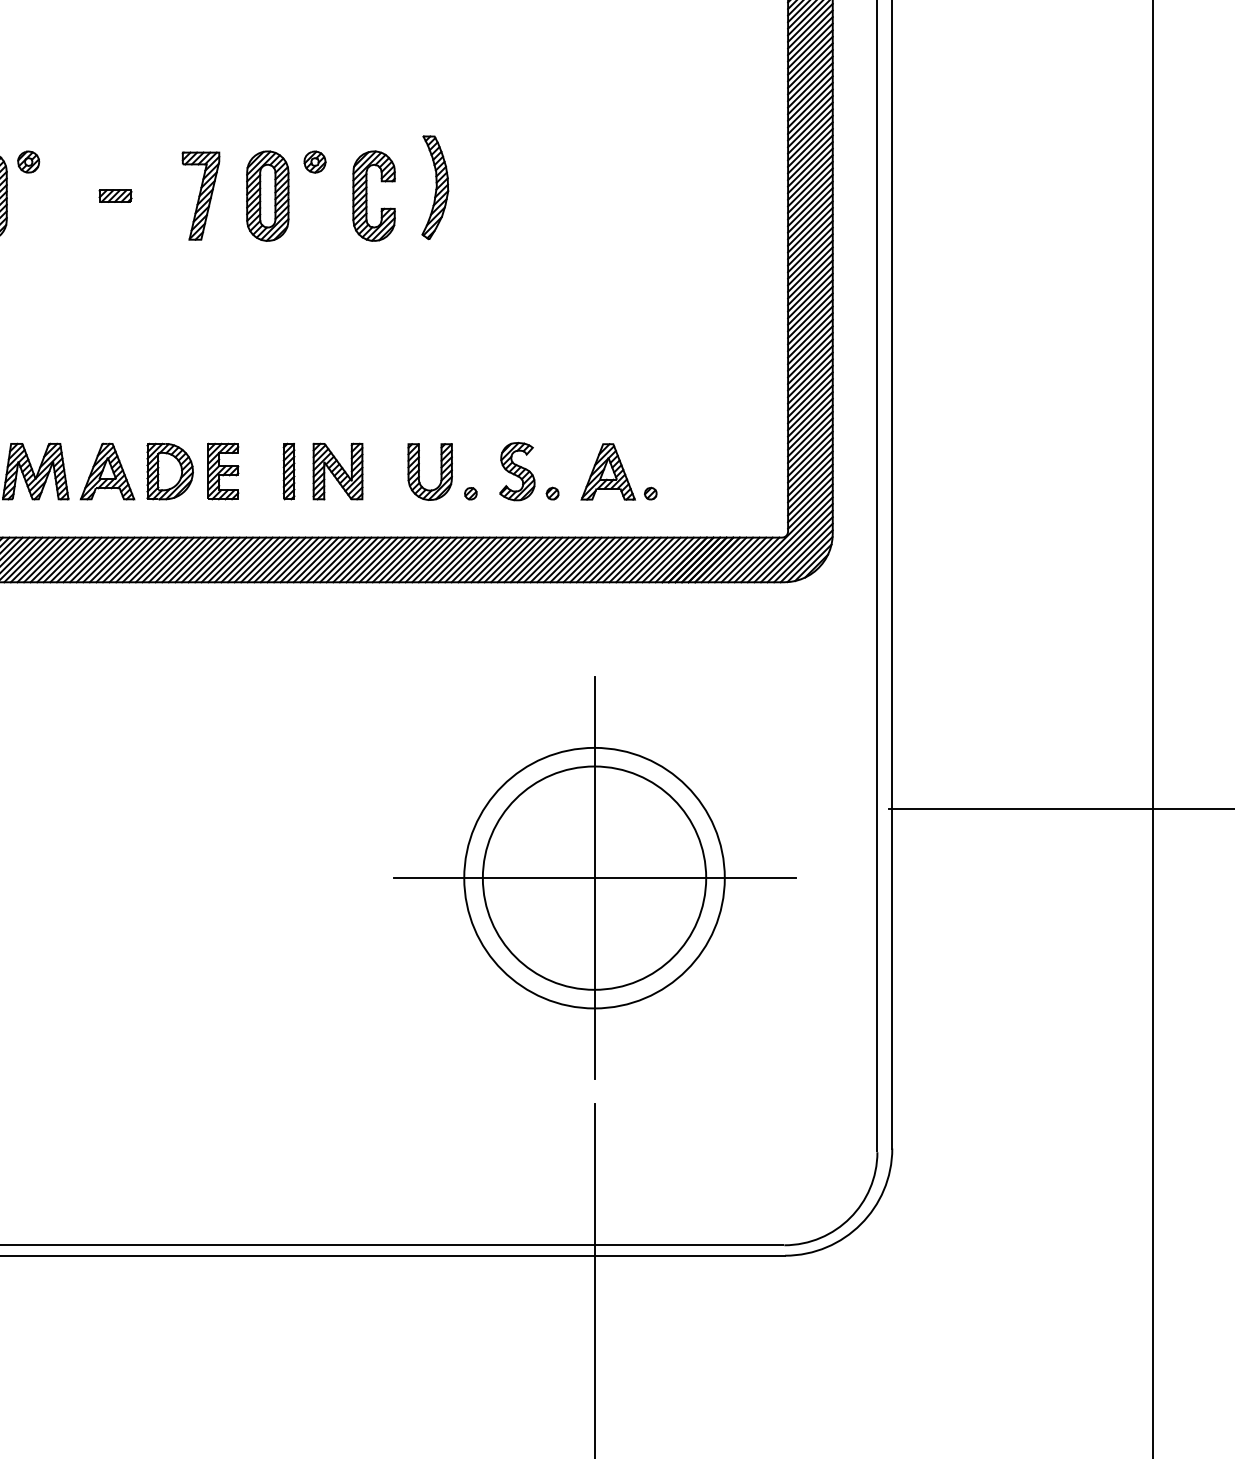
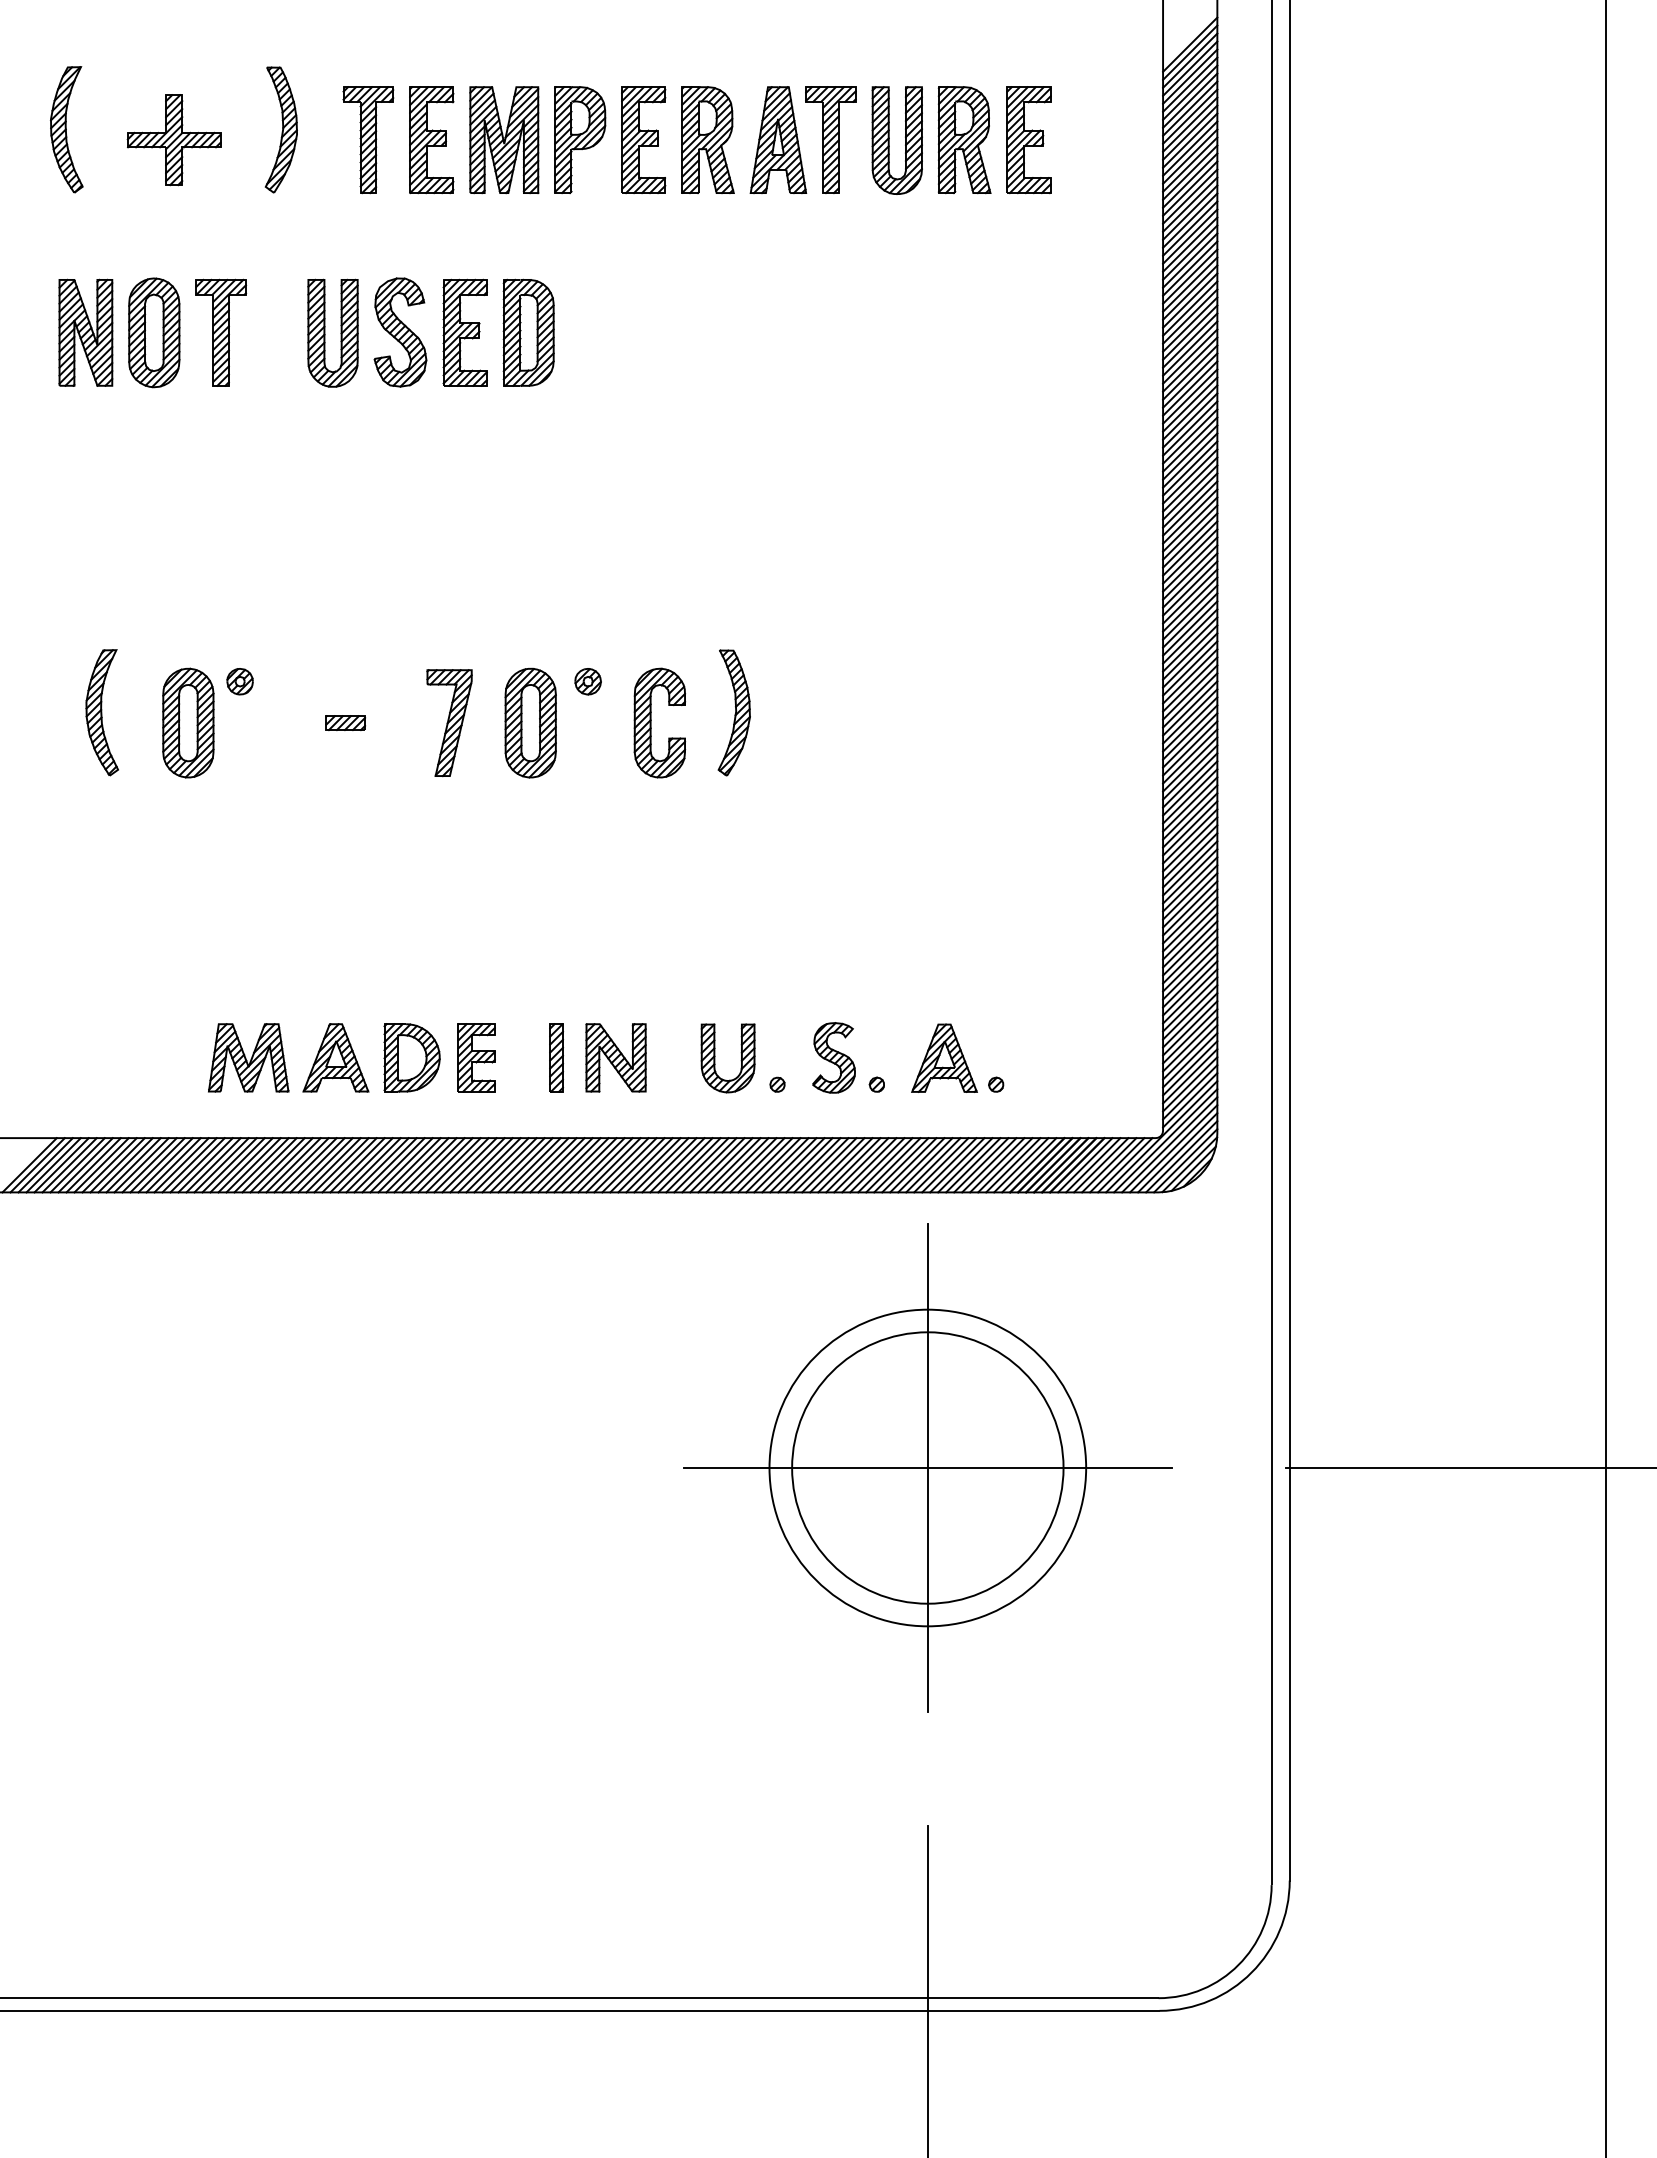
part: (594, 877) -> (927, 1467), moved

